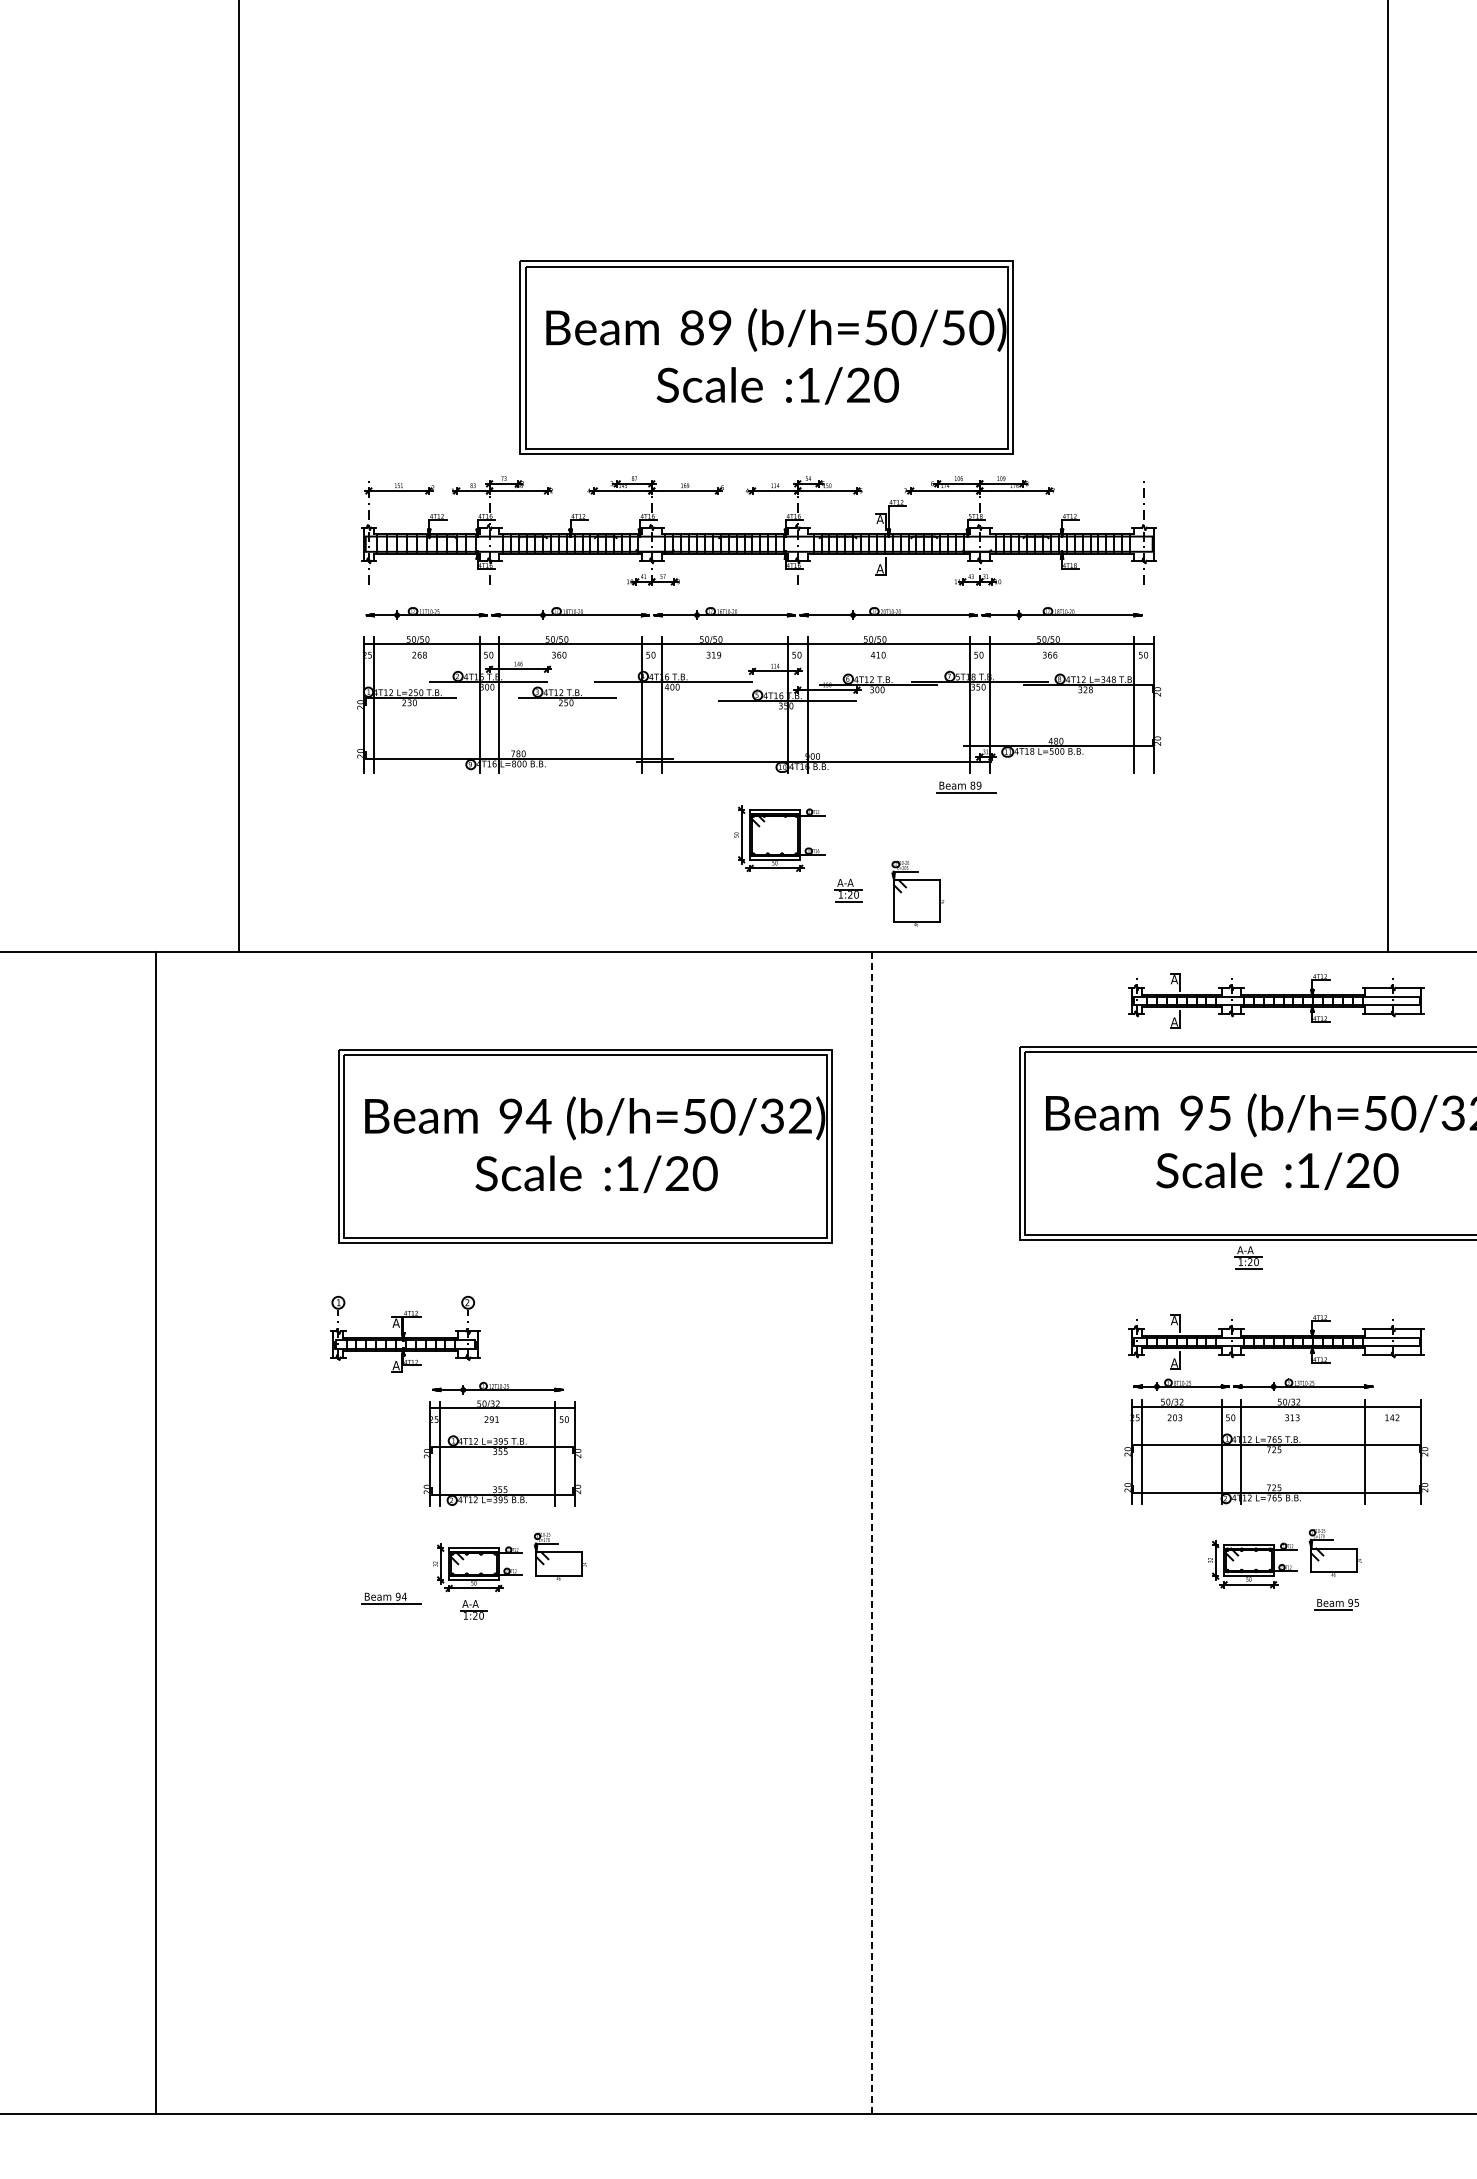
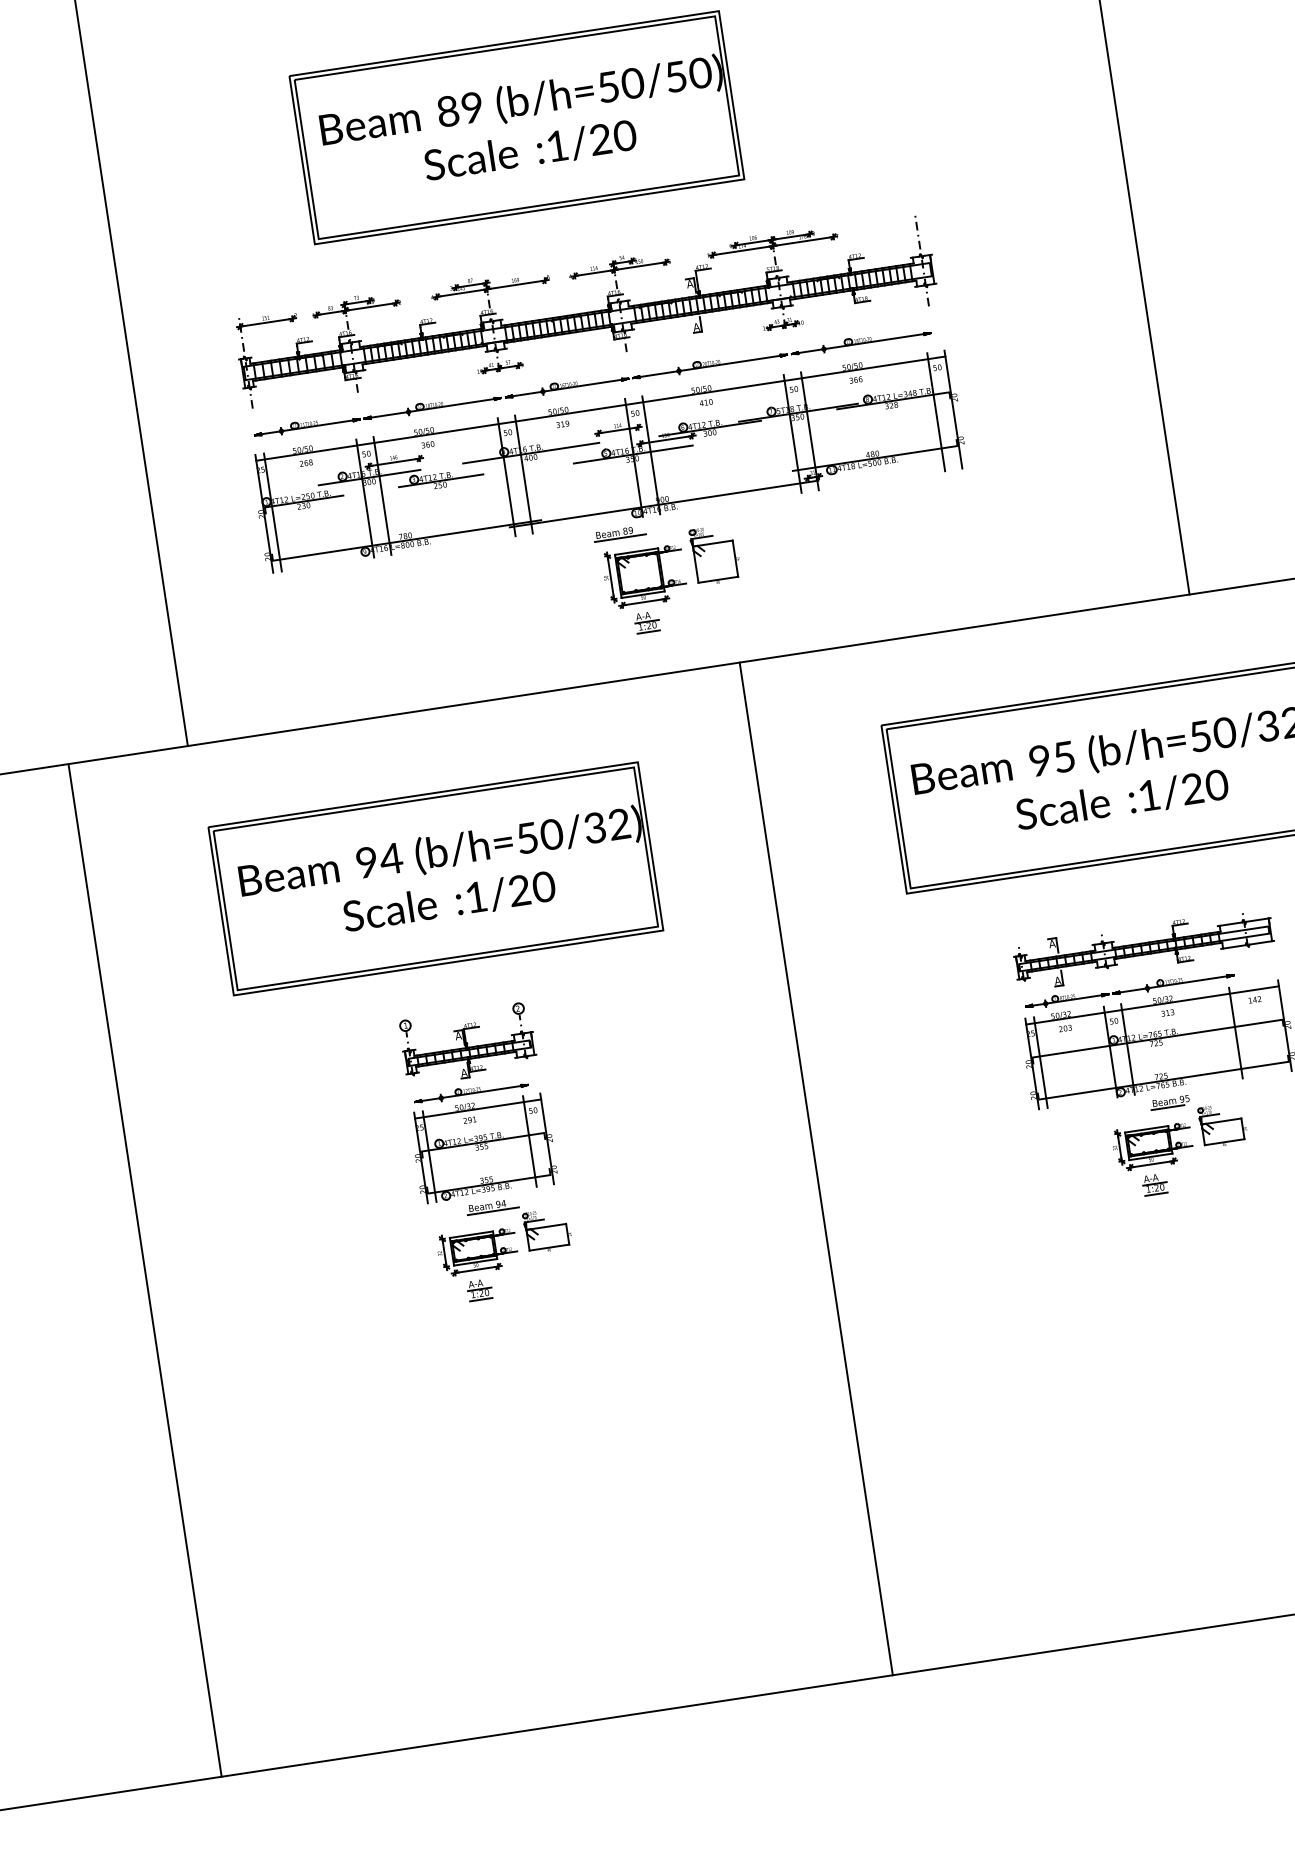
part: (766, 357) -> (516, 127), moved
part: (965, 787) -> (619, 533), moved
part: (848, 890) -> (646, 622), moved
part: (917, 893) -> (715, 554), moved
part: (1276, 1000) -> (1099, 651), removed
part: (585, 1146) -> (435, 879), moved
part: (1248, 1257) -> (1154, 1184), moved
part: (405, 1333) -> (468, 1043), moved
line: (156, 1532) -> (145, 1269), moved
line: (871, 1532) -> (816, 1168), dashed -> solid
part: (391, 1598) -> (492, 1206), moved
part: (1336, 1604) -> (1169, 1102), moved
line: (473, 1622) -> (480, 1299), added

